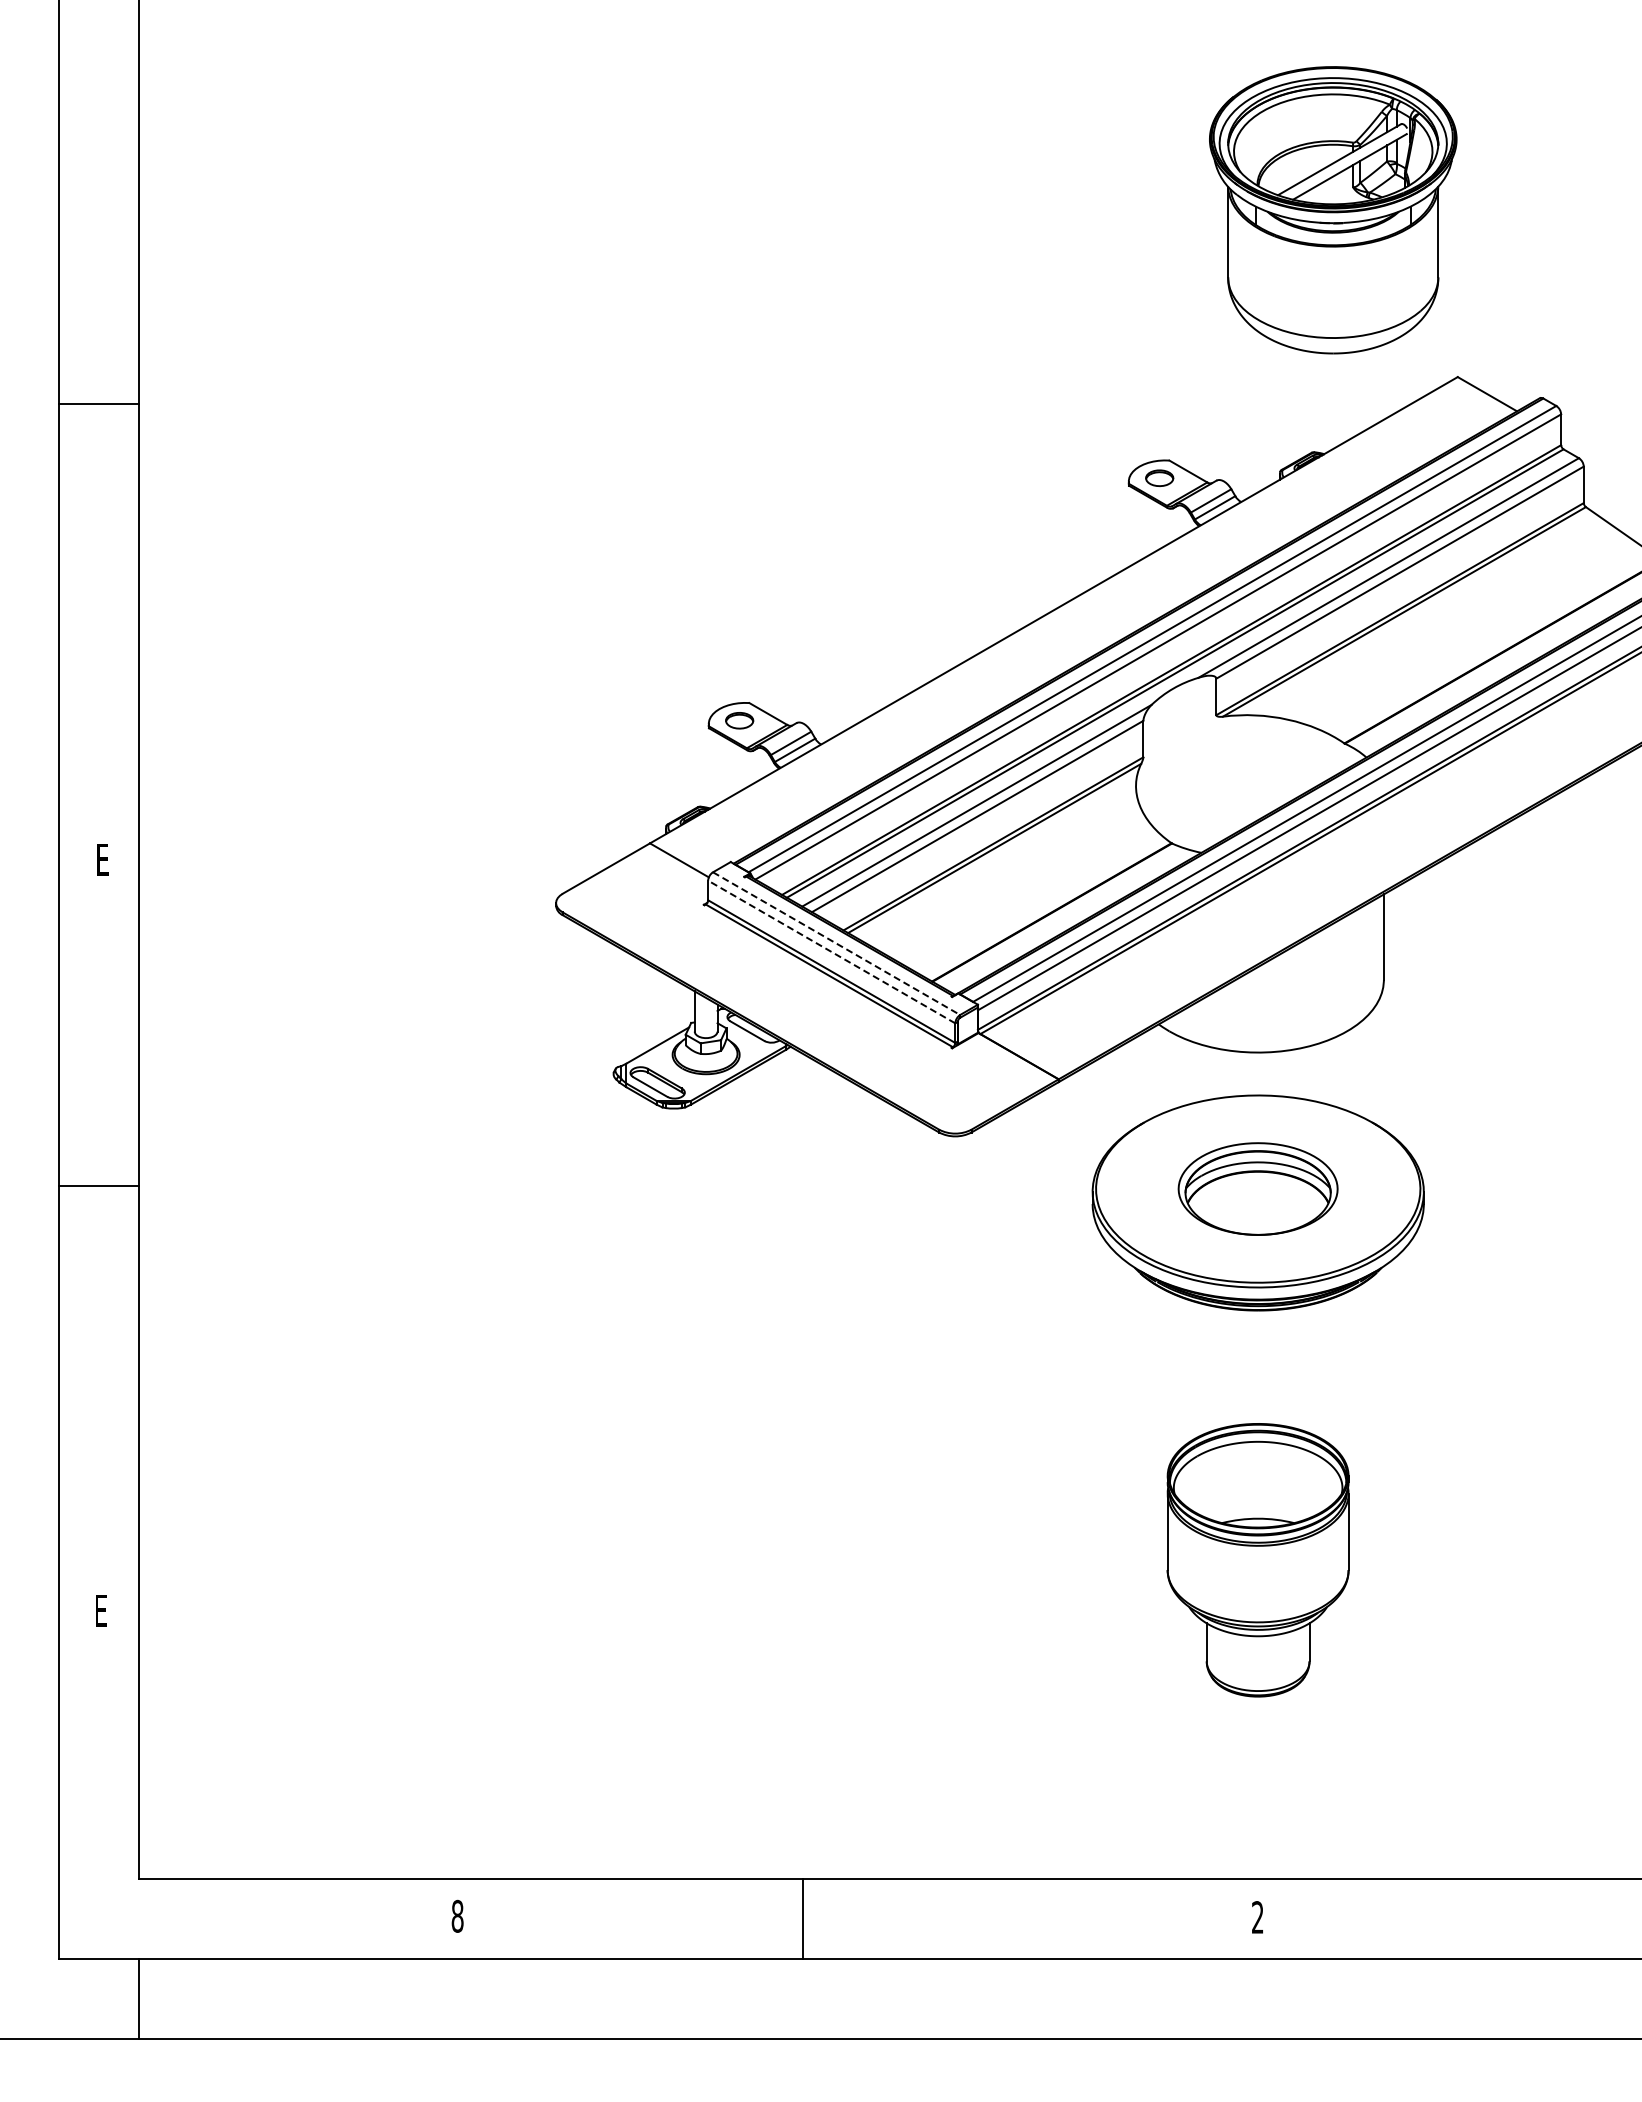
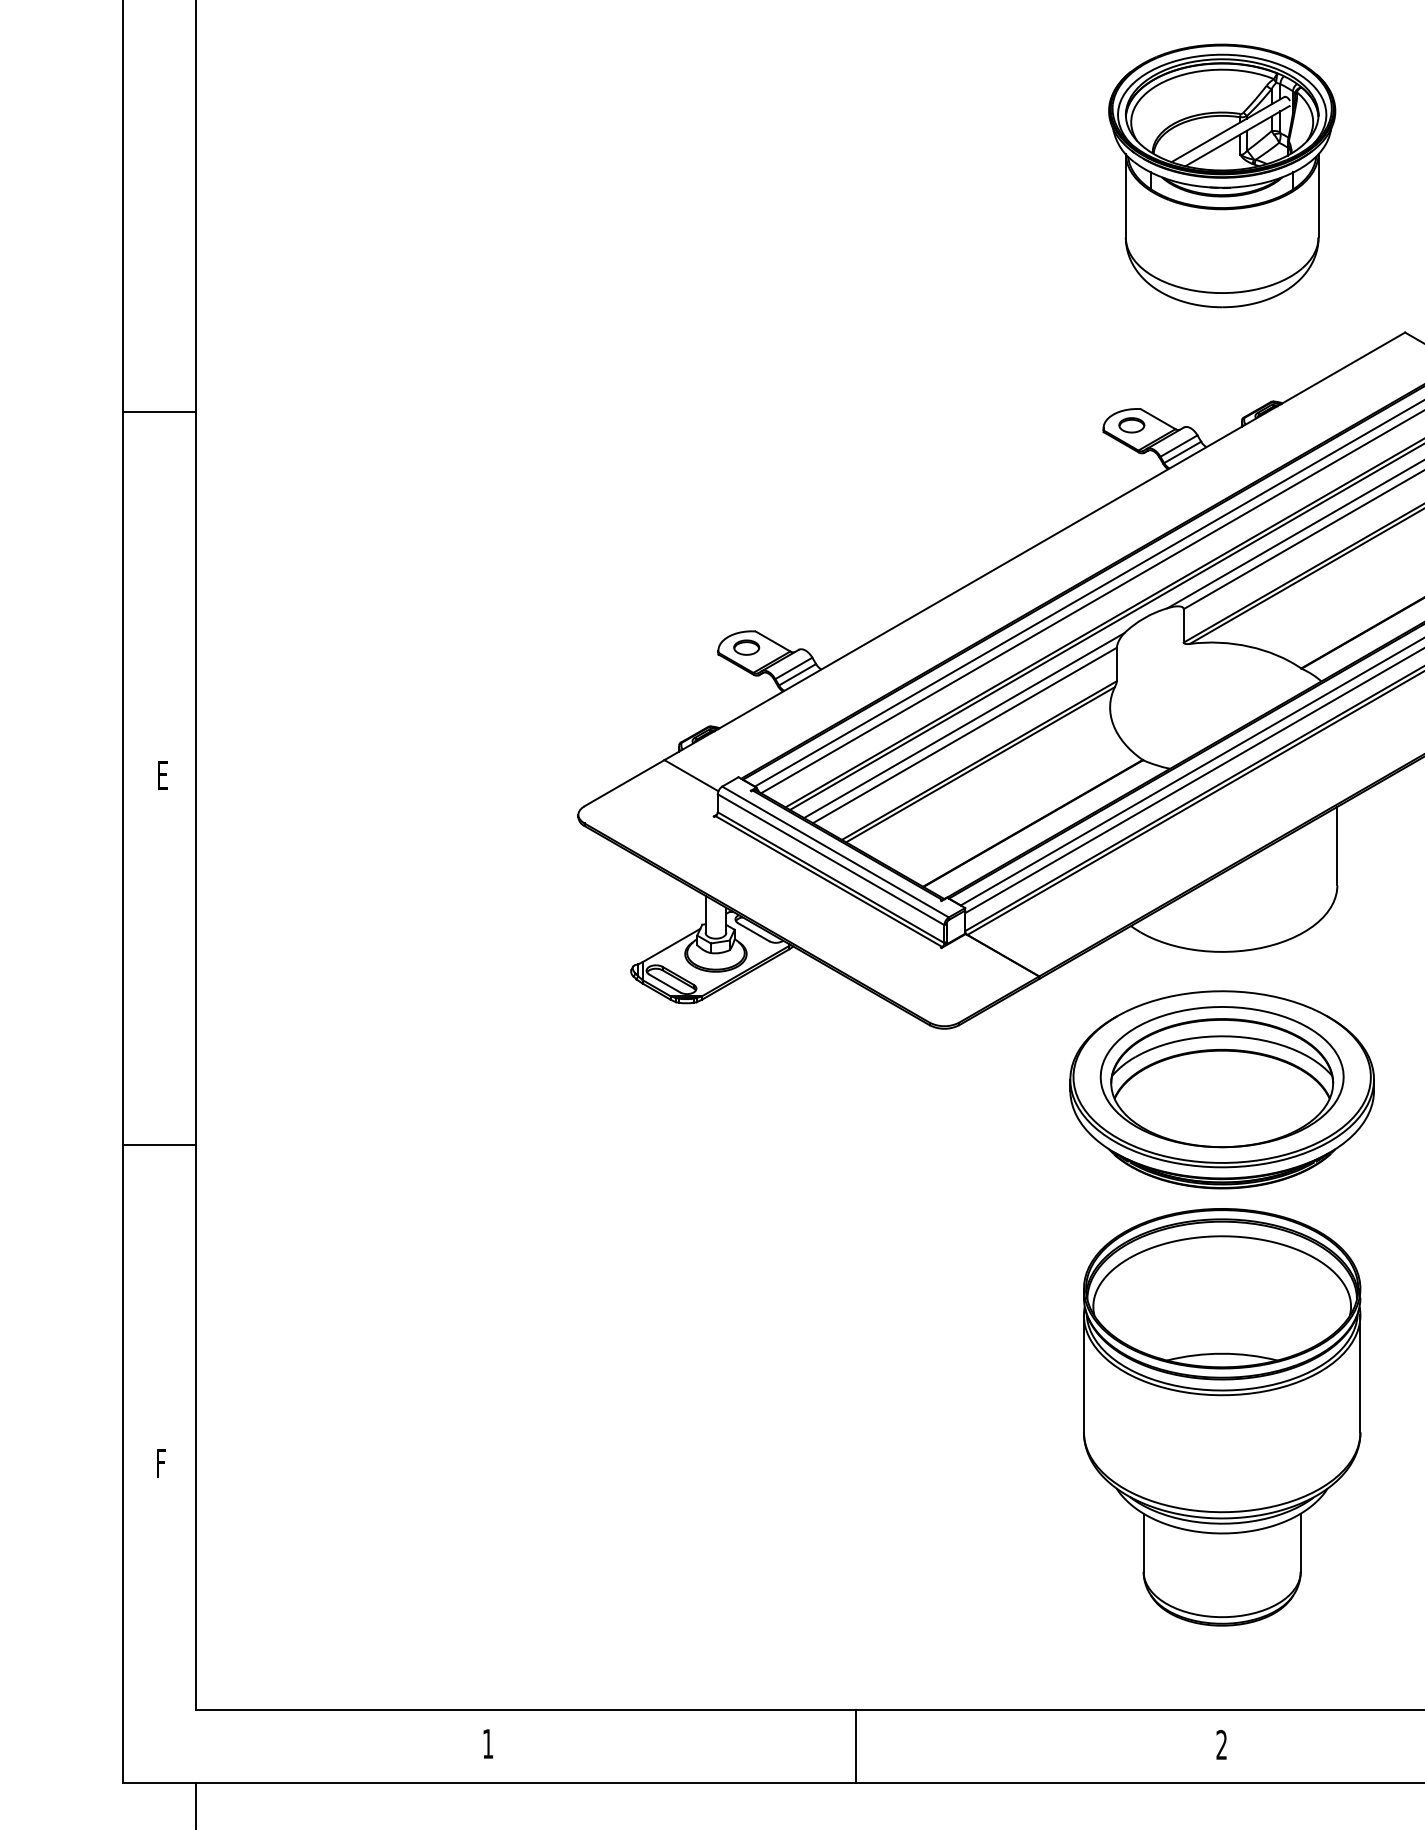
part: (1333, 210) -> (1222, 176), moved
line: (99, 403) -> (159, 411), moved
line: (836, 943) -> (835, 851), dashed -> solid
line: (831, 952) -> (830, 860), dashed -> solid
line: (99, 1186) -> (159, 1145), moved
part: (1257, 1188) -> (1221, 1076), size x1.67
part: (1257, 1560) -> (1221, 1417), size x1.67
text: (102, 1610) -> (162, 1463), E -> F
text: (457, 1915) -> (487, 1743), 8 -> 1
line: (803, 1918) -> (856, 1745), moved

